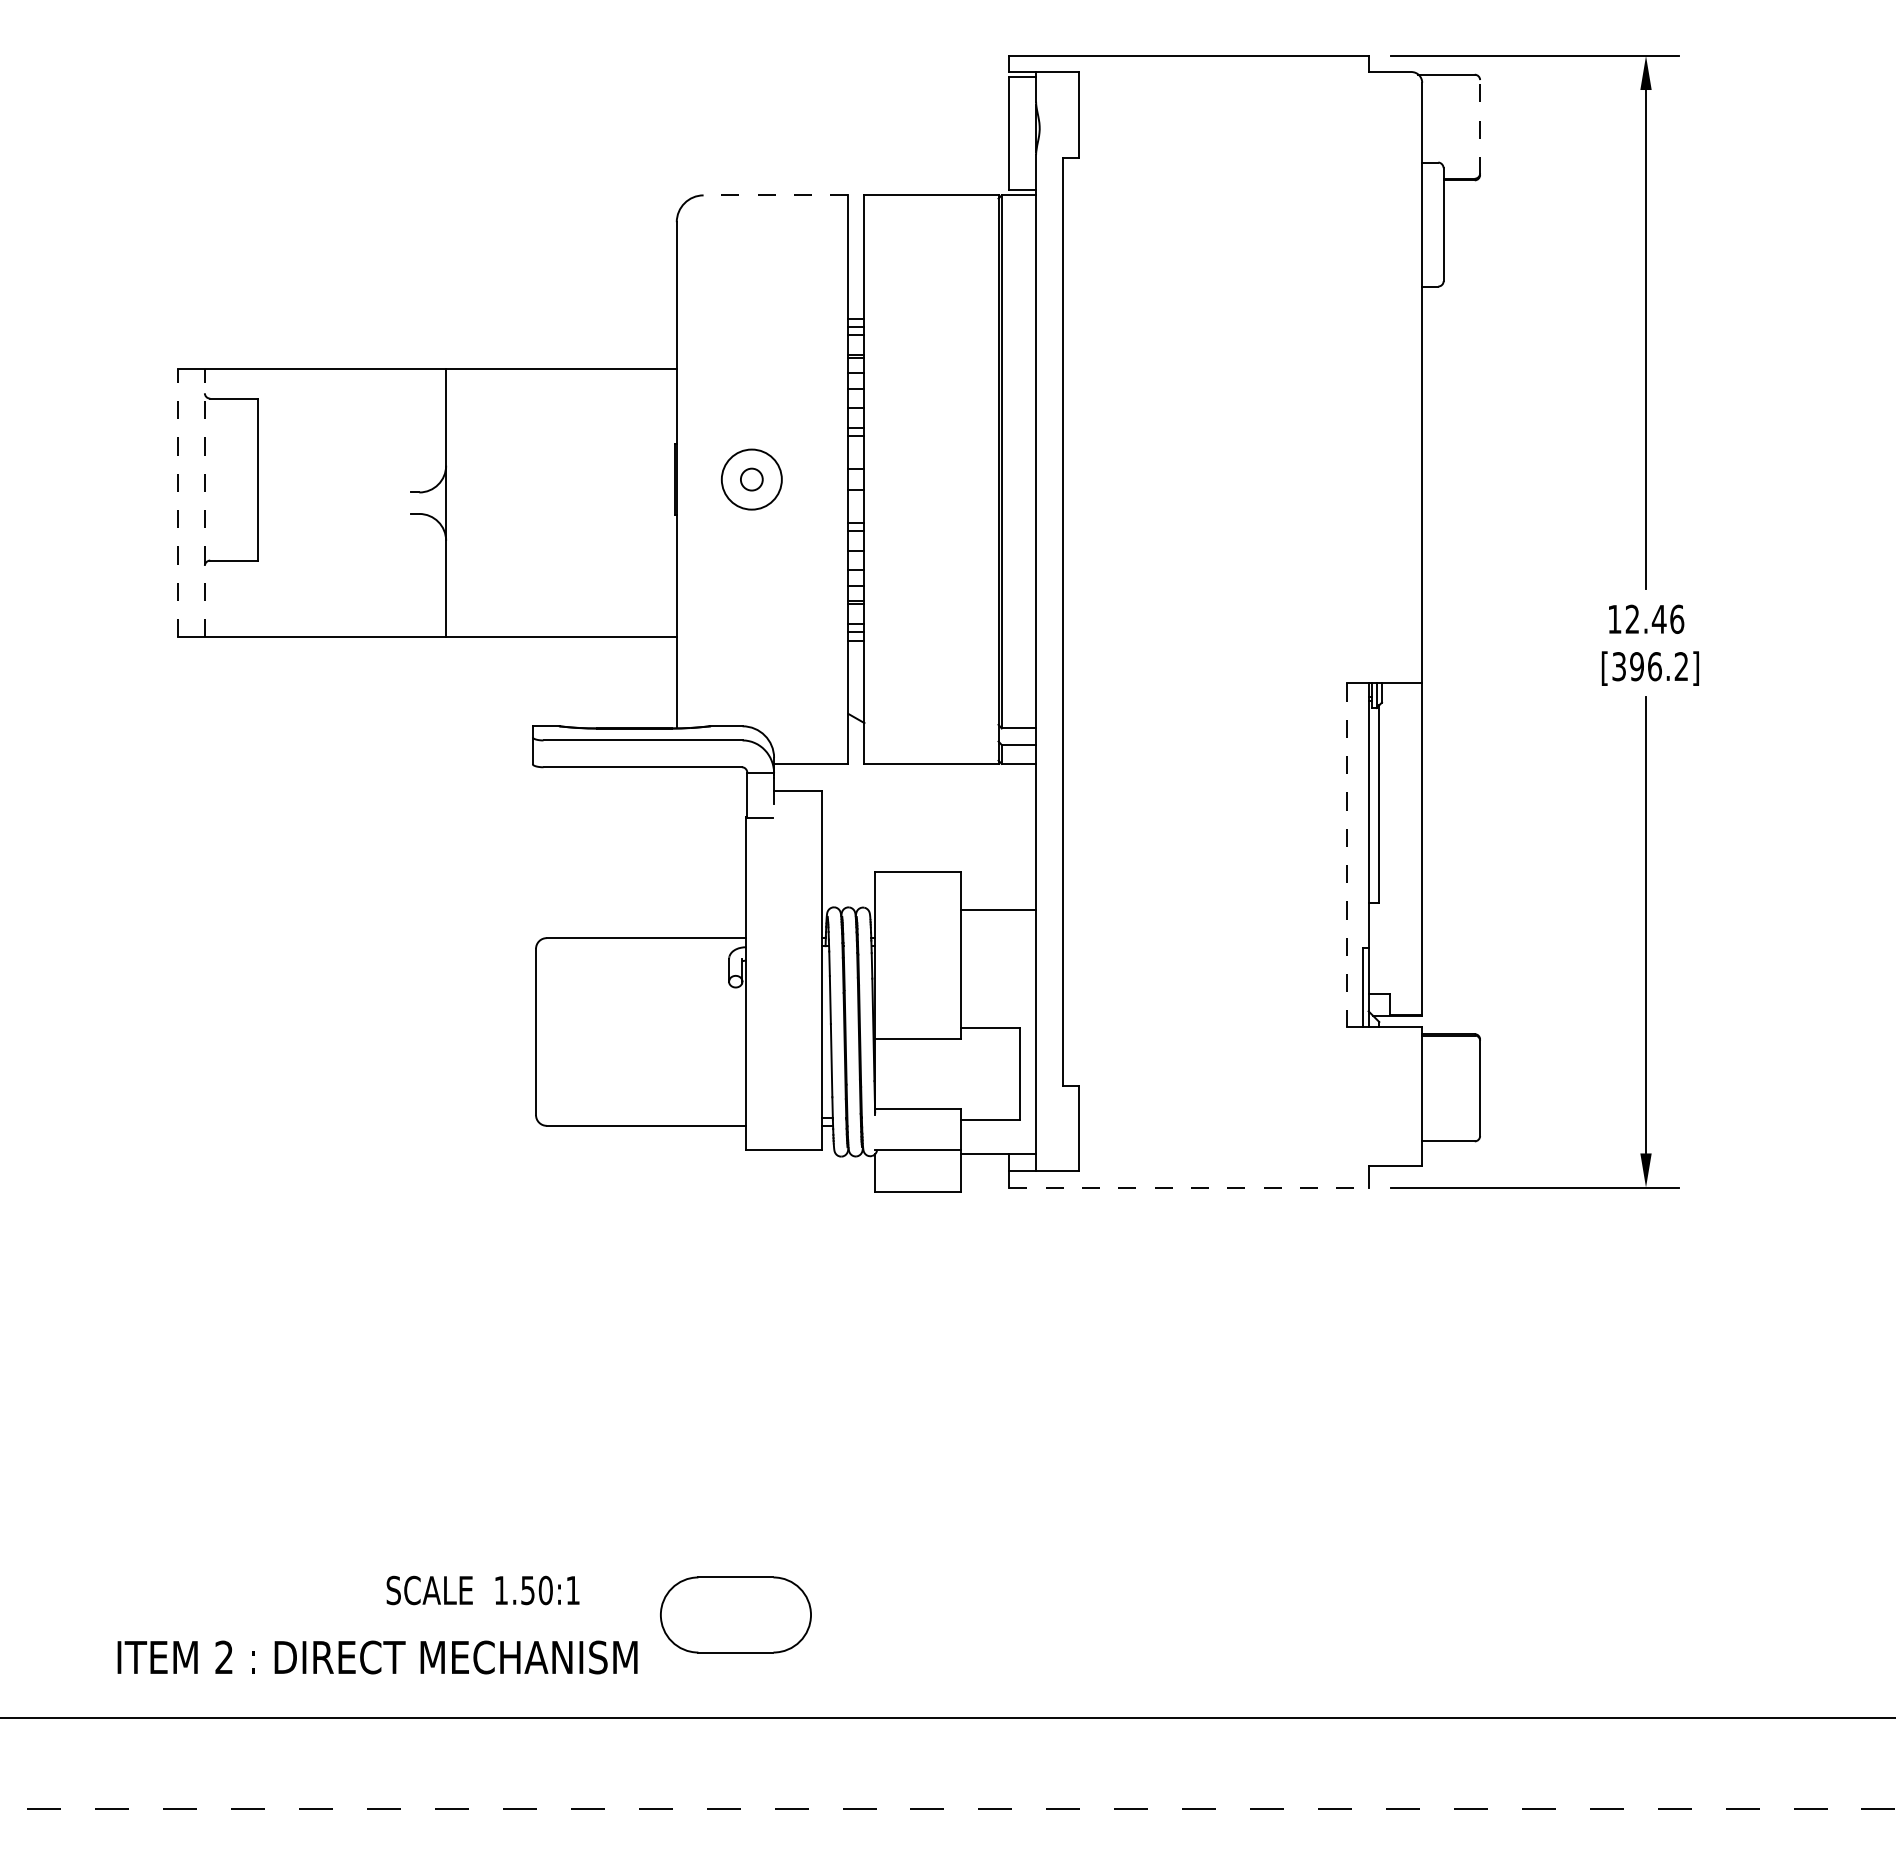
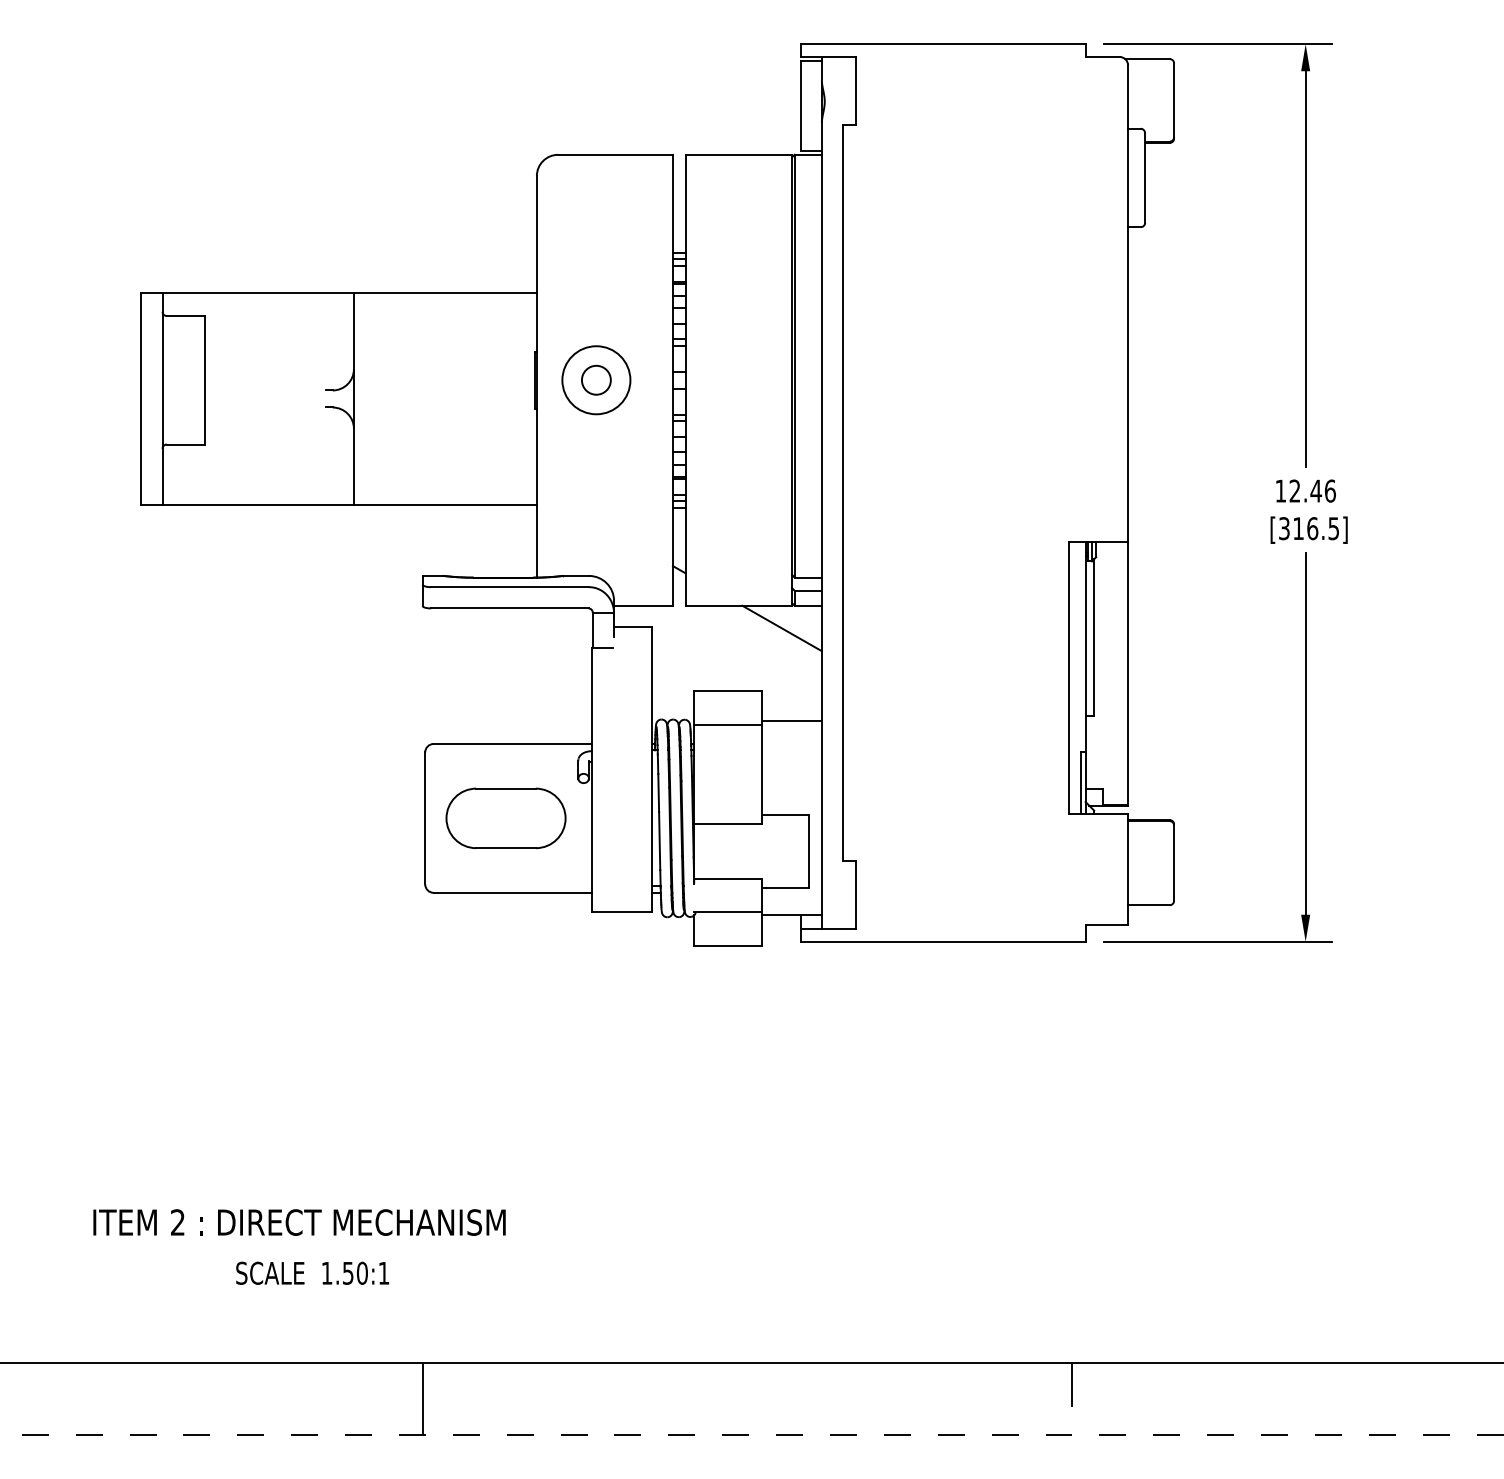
line: (1480, 127) -> (1174, 100), dashed -> solid
line: (775, 195) -> (615, 154), dashed -> solid
circle: (751, 479) -> (596, 380), size x1.43
circle: (751, 479) -> (596, 380), size x1.67
line: (178, 502) -> (141, 398), dashed -> solid
line: (204, 502) -> (162, 398), dashed -> solid
text: (1659, 666) -> (1316, 528), [396.2] -> [316.5]
line: (985, 792) -> (781, 628), added
line: (1347, 855) -> (1068, 678), dashed -> solid
line: (918, 914) -> (728, 725), added
line: (1188, 1187) -> (942, 941), dashed -> solid
text: (482, 1590) -> (312, 1273), moved
part: (735, 1614) -> (505, 818), moved
text: (377, 1657) -> (299, 1222), moved
line: (1351, 1745) -> (1072, 1384), added
line: (533, 1763) -> (423, 1398), added

